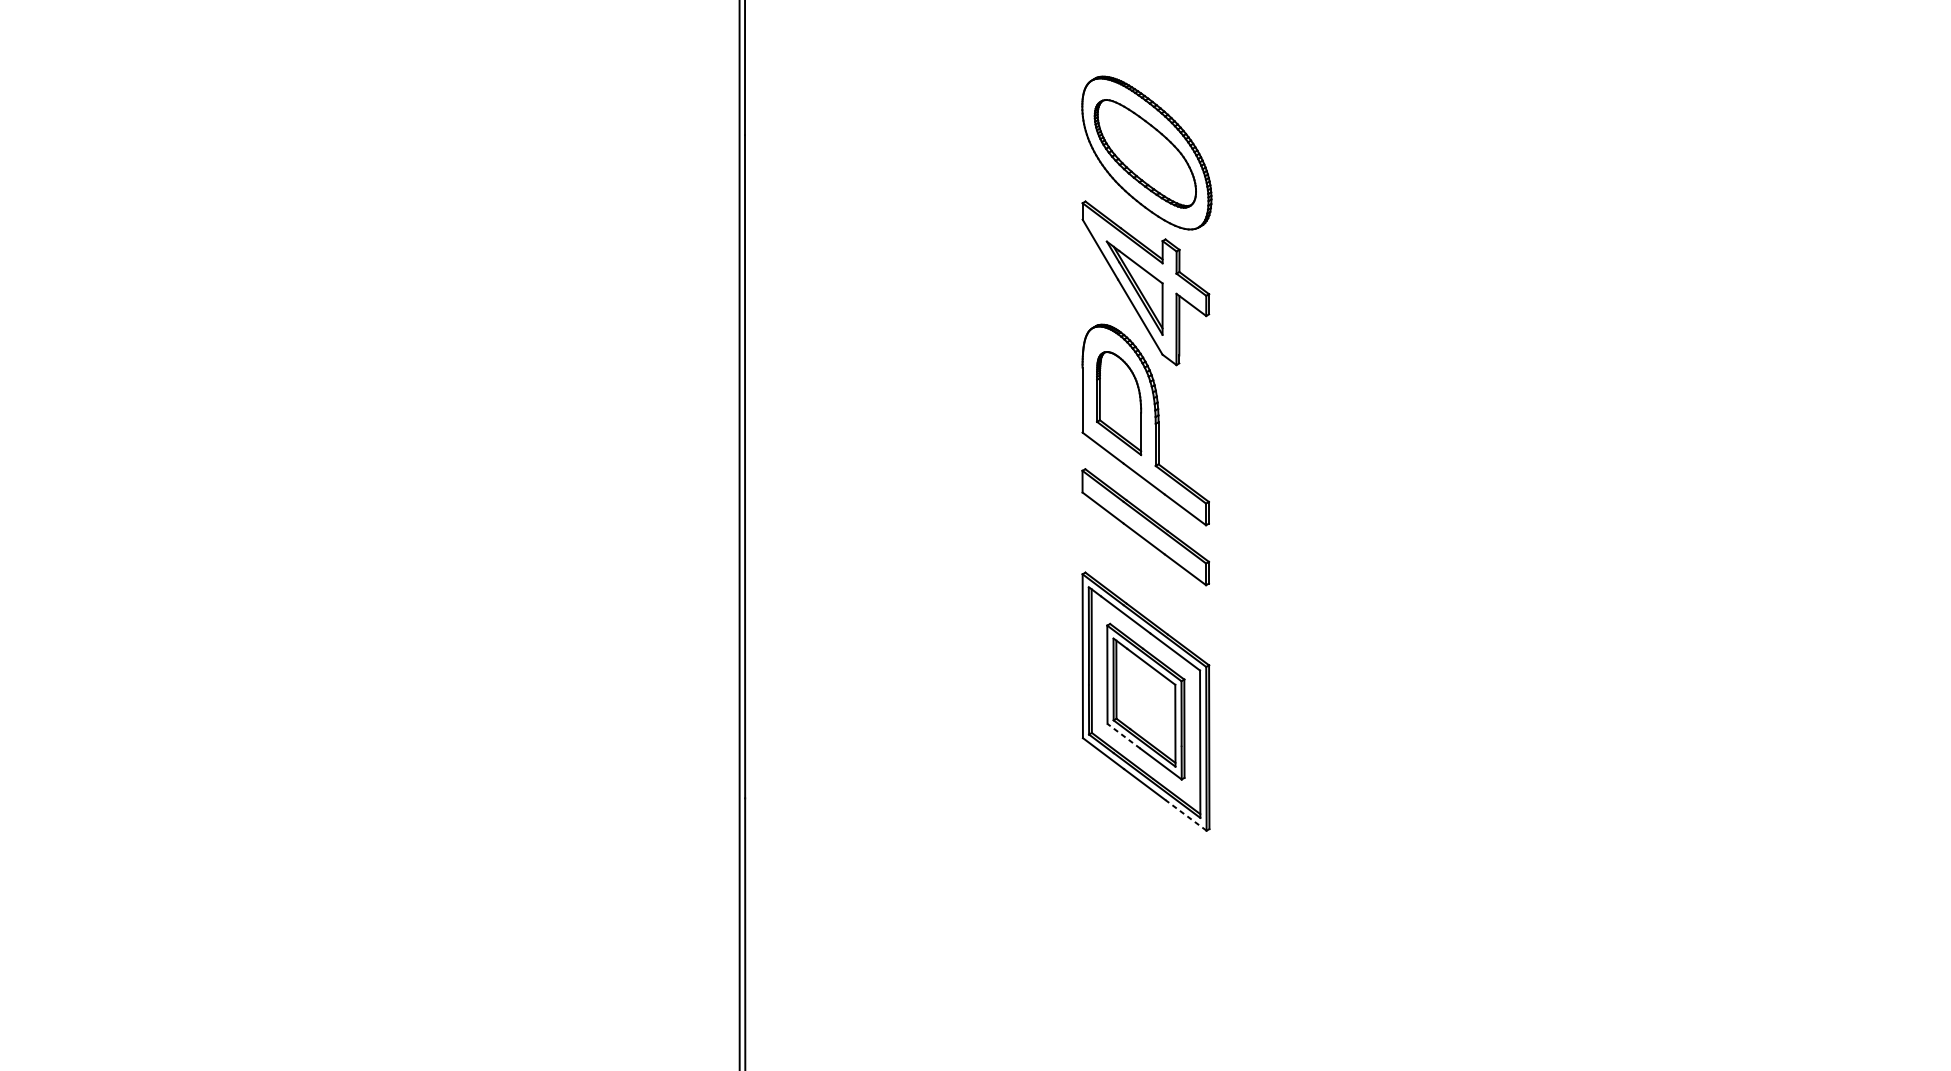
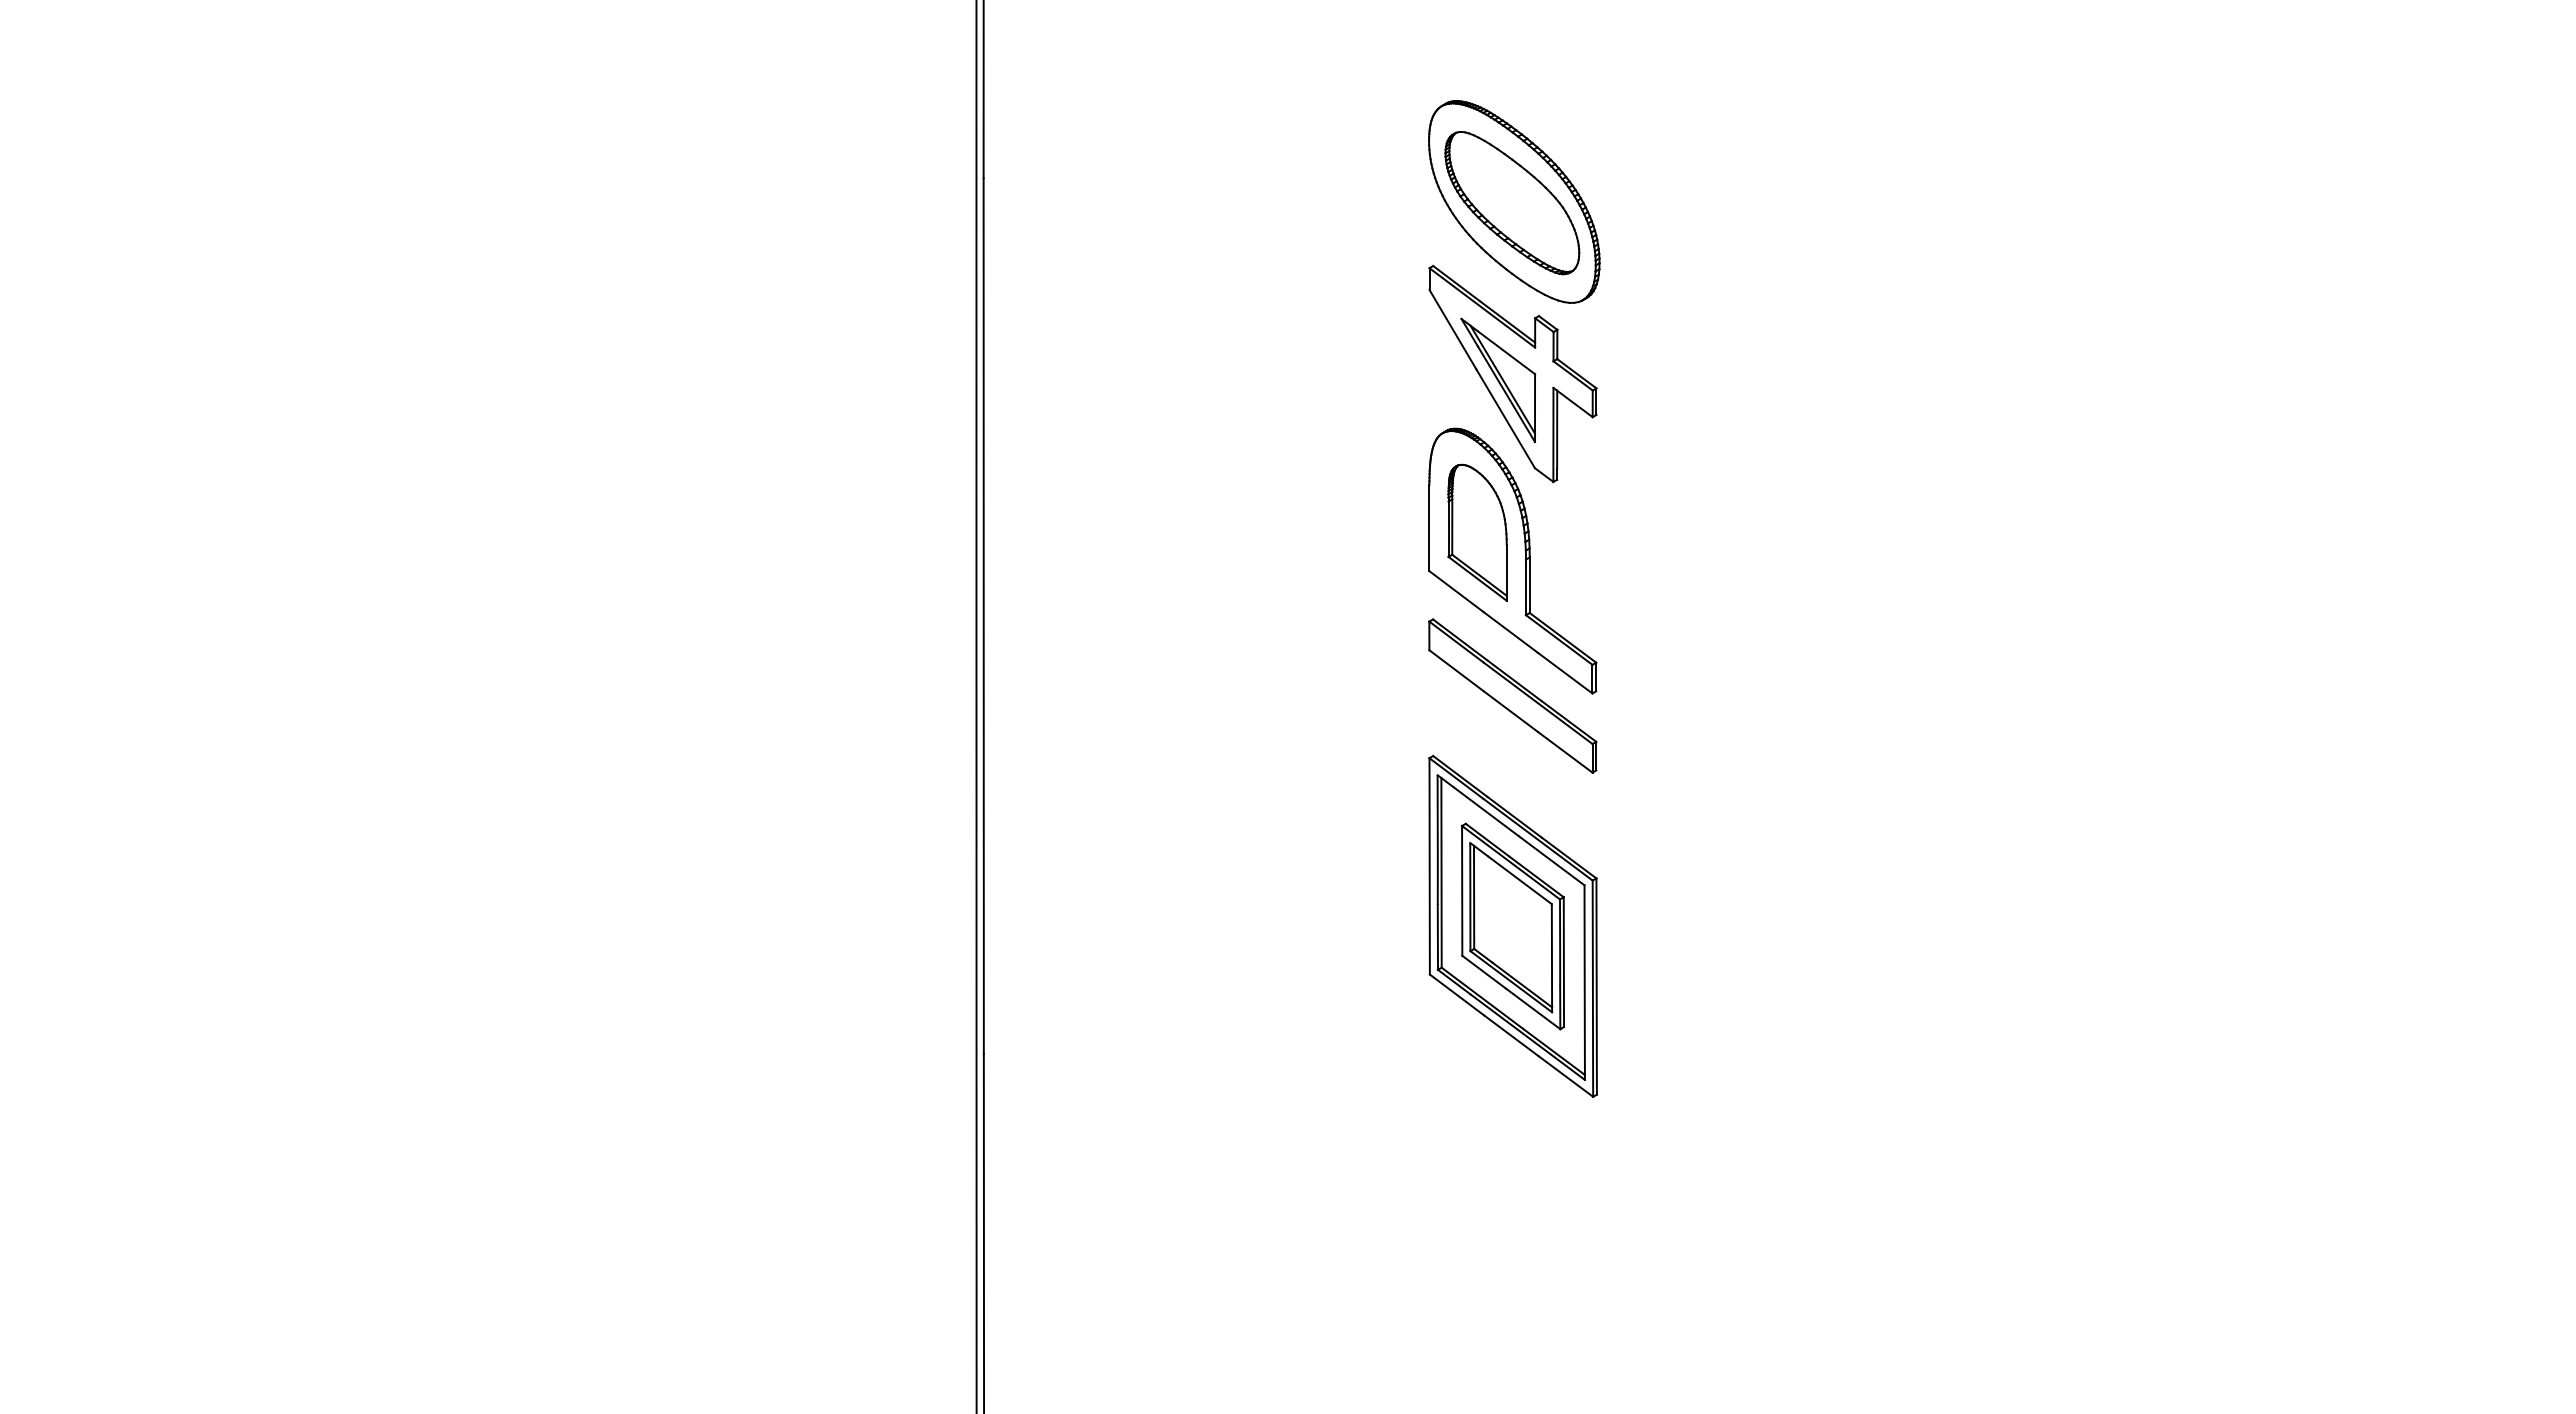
line: (1123, 735) -> (1483, 971), dashed -> solid
line: (1185, 815) -> (1565, 1076), dashed -> solid

